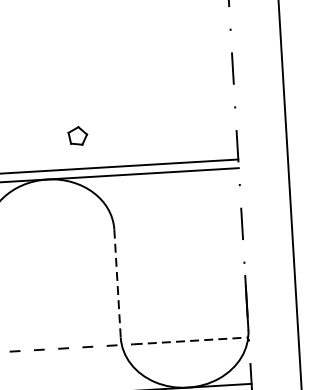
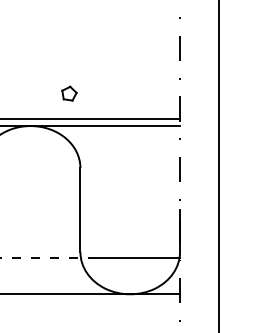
part: (77, 135) -> (69, 93), moved
line: (117, 283) -> (80, 210), dashed -> solid
line: (191, 341) -> (135, 258), dashed -> solid

